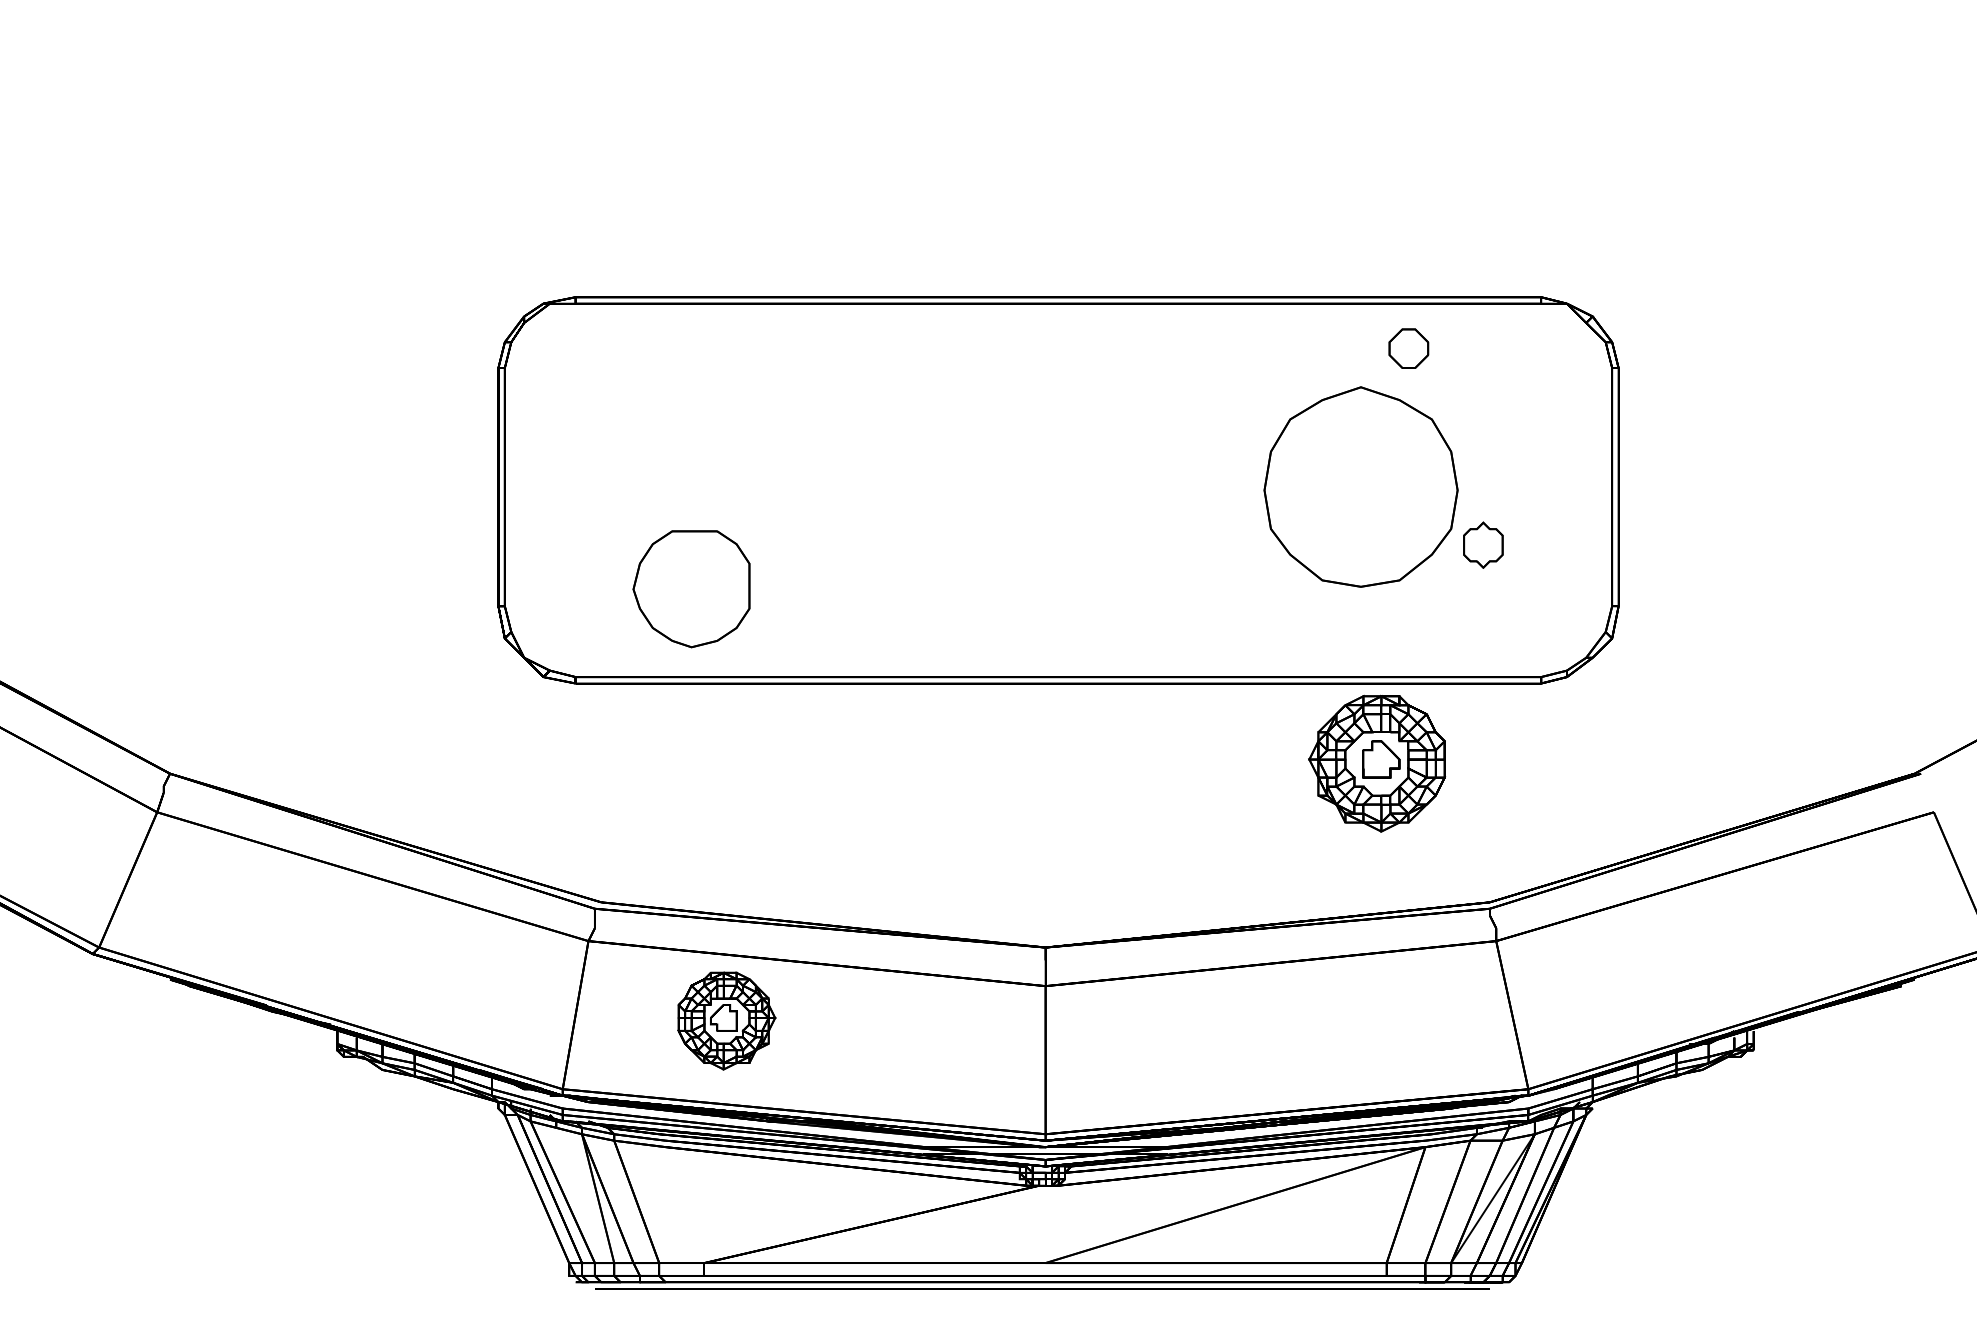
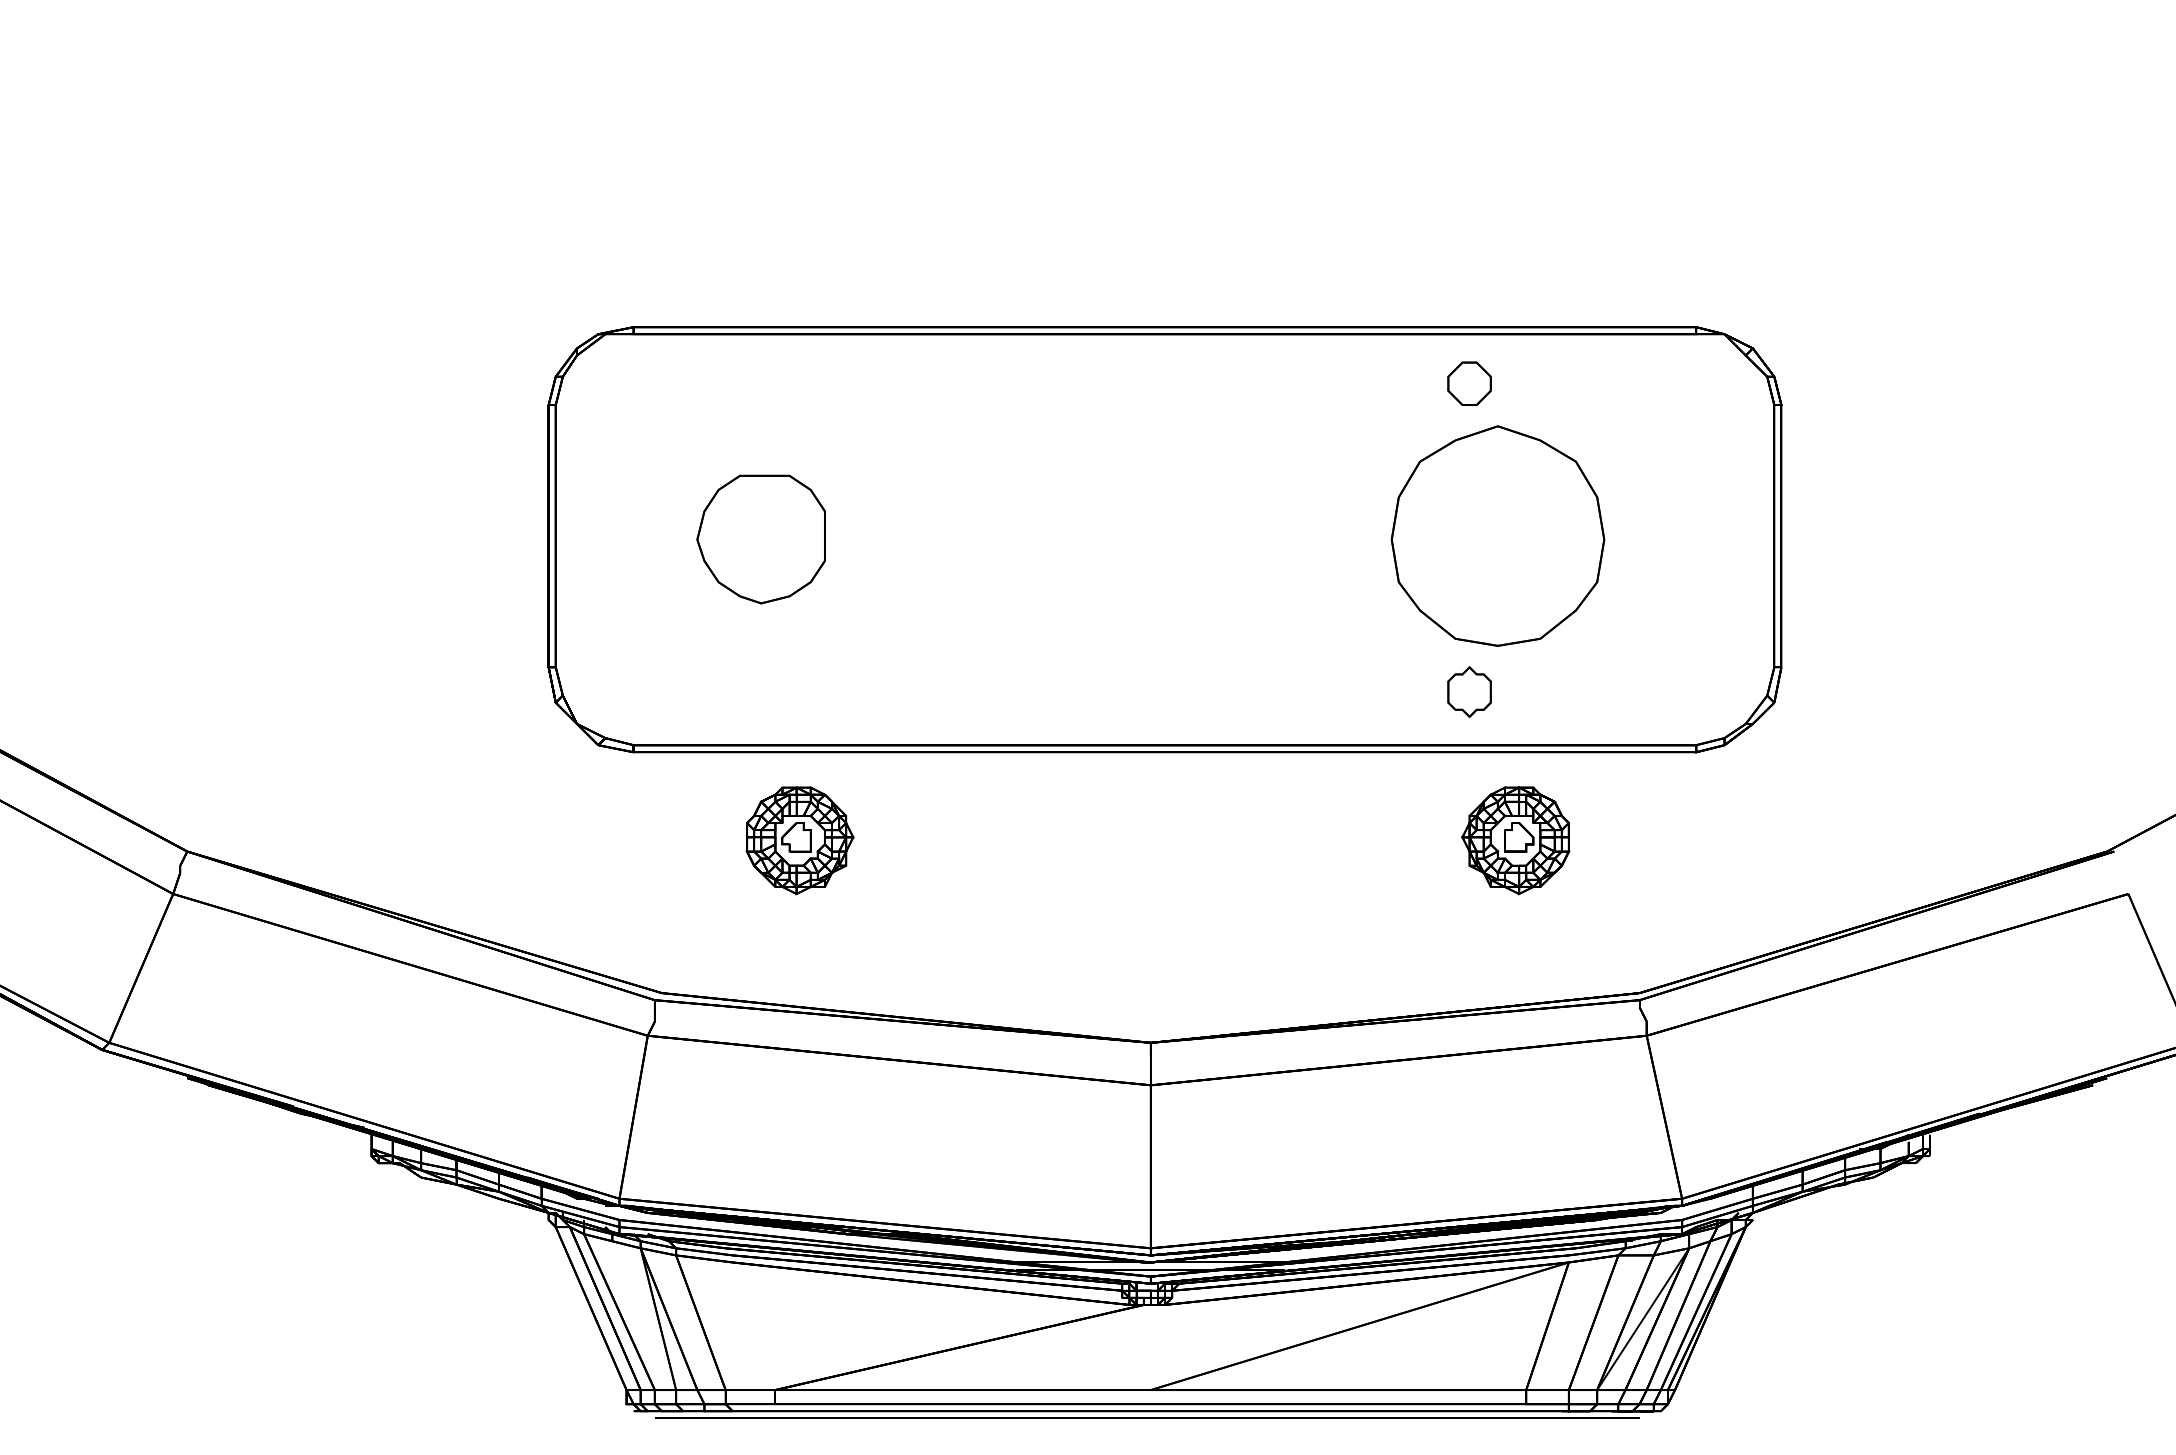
part: (1408, 348) -> (1469, 383), moved
part: (1483, 545) -> (1469, 692), moved
part: (690, 589) -> (760, 539), moved
part: (1376, 763) -> (1515, 840), size x0.71
part: (726, 1020) -> (799, 840), moved

